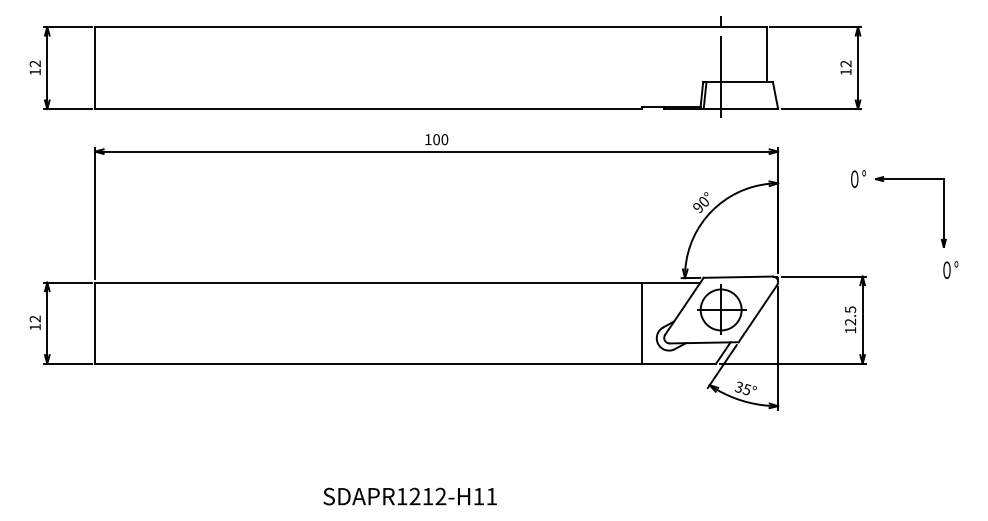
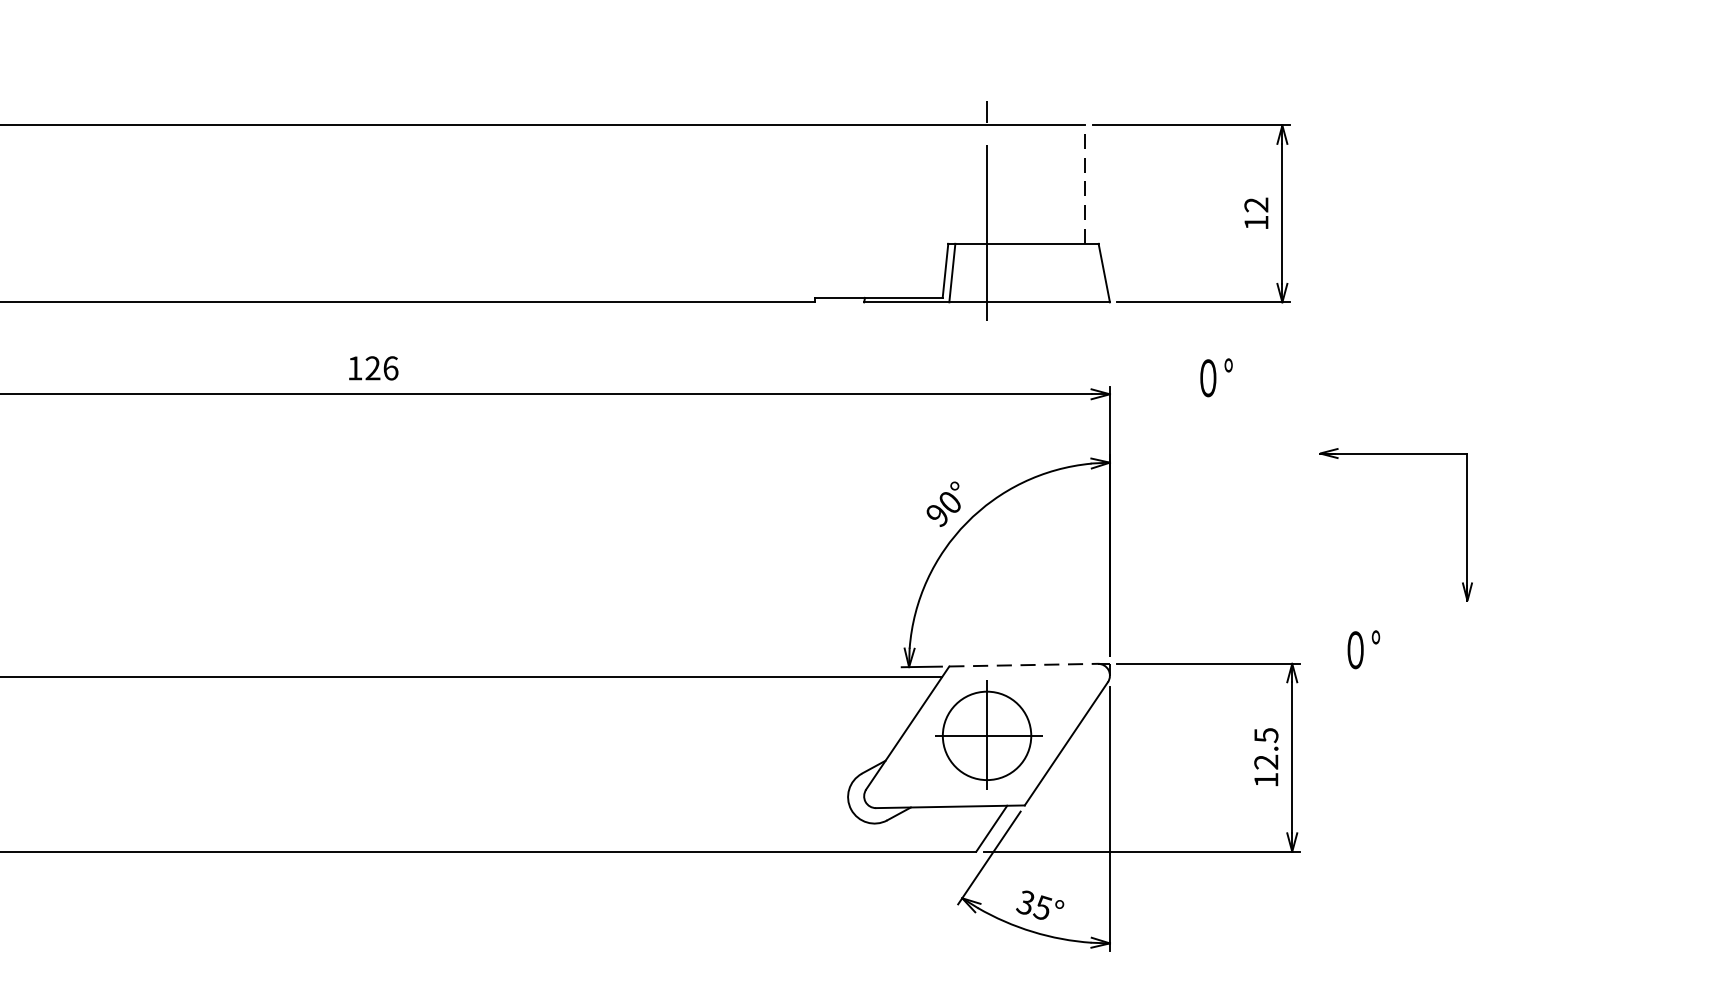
line: (766, 53) -> (1084, 182), solid -> dashed
text: (440, 139) -> (381, 368), 100 -> 126
text: (858, 178) -> (1216, 376), moved
text: (950, 269) -> (1363, 648), moved
line: (738, 277) -> (1024, 665), solid -> dashed
line: (641, 322) -> (815, 762), removed

